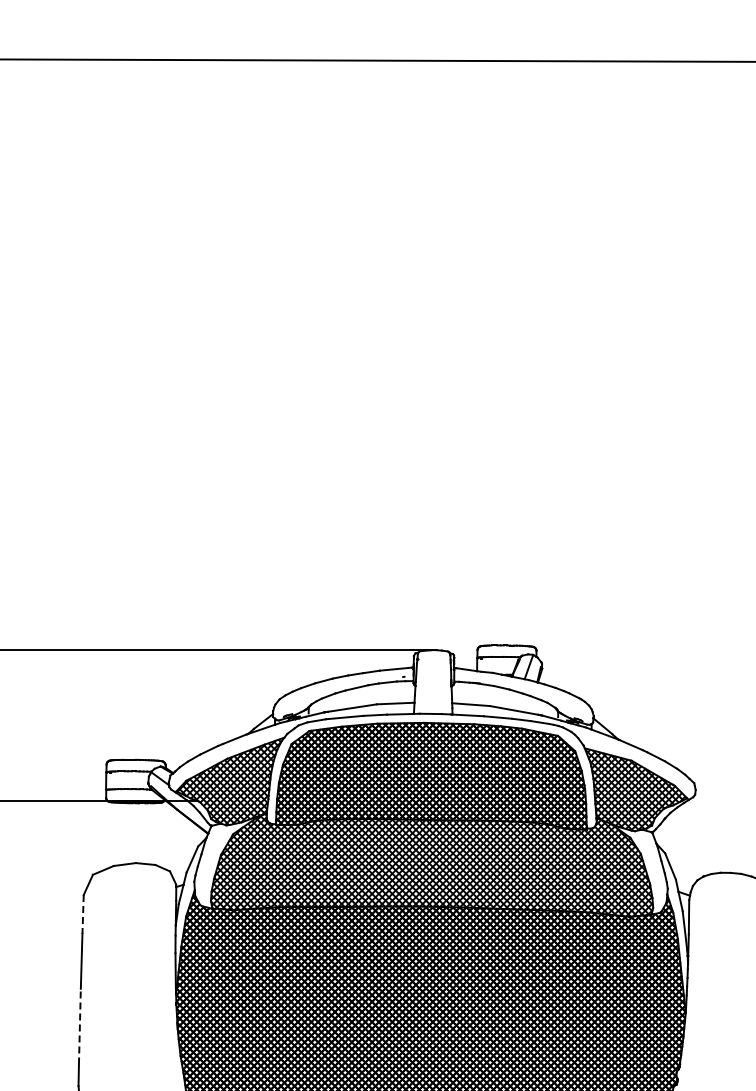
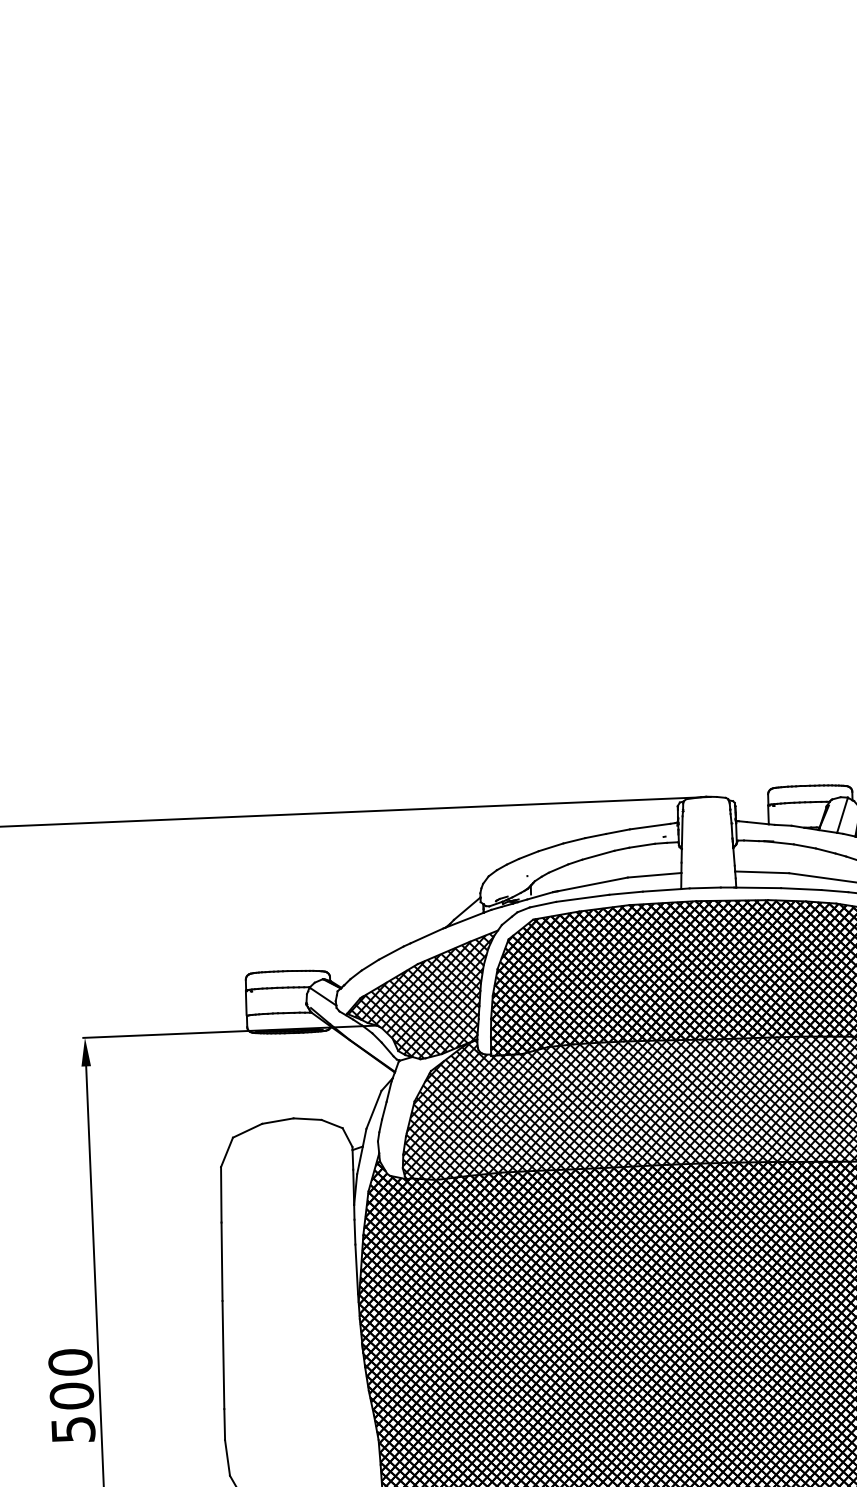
line: (83, 914) -> (221, 1194), dashed -> solid
line: (79, 1026) -> (222, 1354), dashed -> solid

